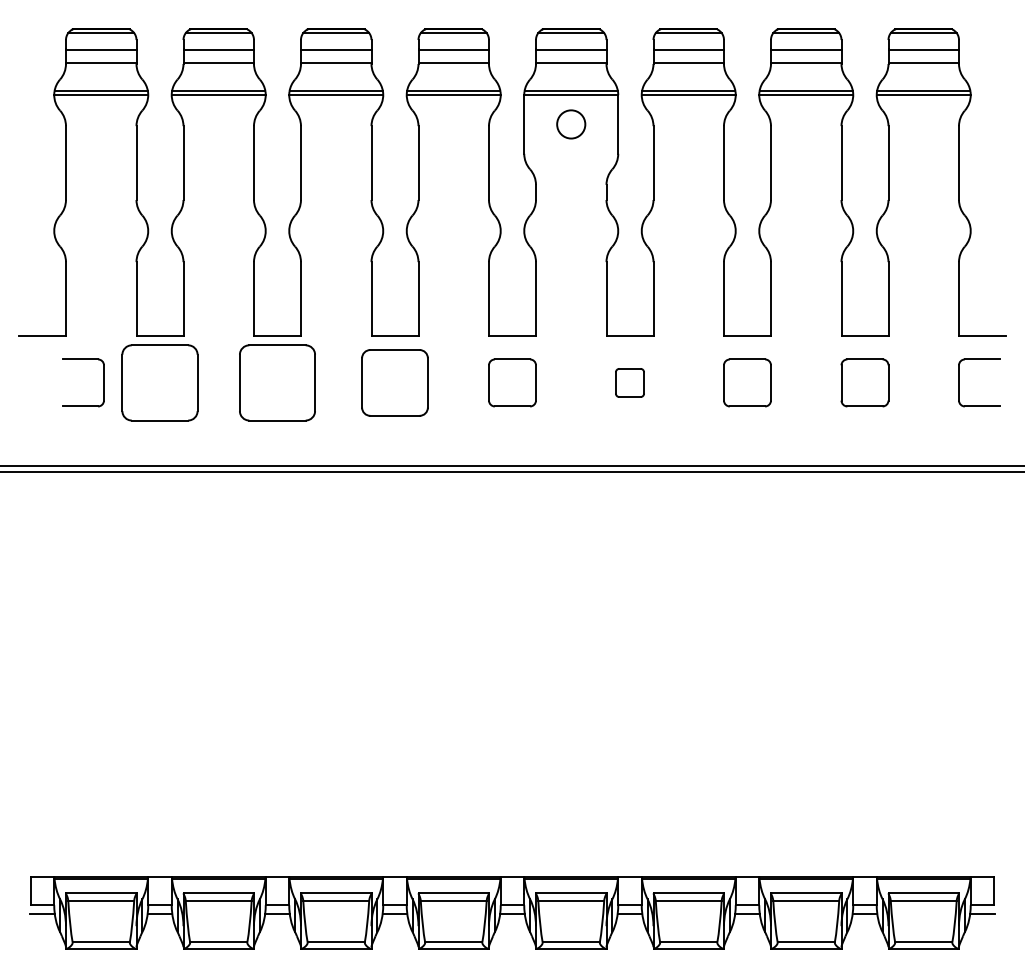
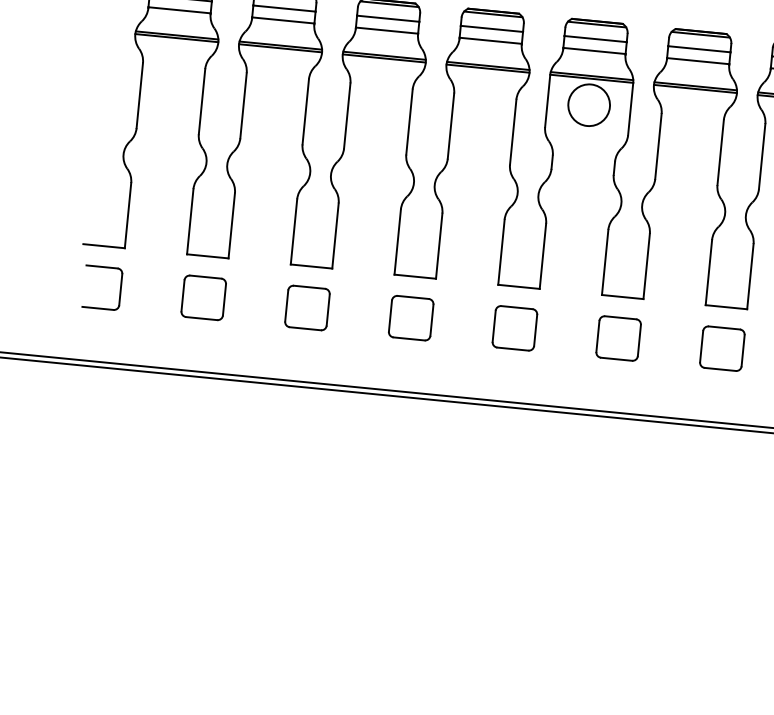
circle: (570, 123) -> (588, 104), size x1.67
part: (103, 382) -> (120, 289), moved
part: (159, 382) -> (203, 297), size x0.62
part: (277, 382) -> (307, 307), size x0.62
part: (394, 382) -> (410, 317), size x0.71
part: (629, 382) -> (618, 338), size x1.67

